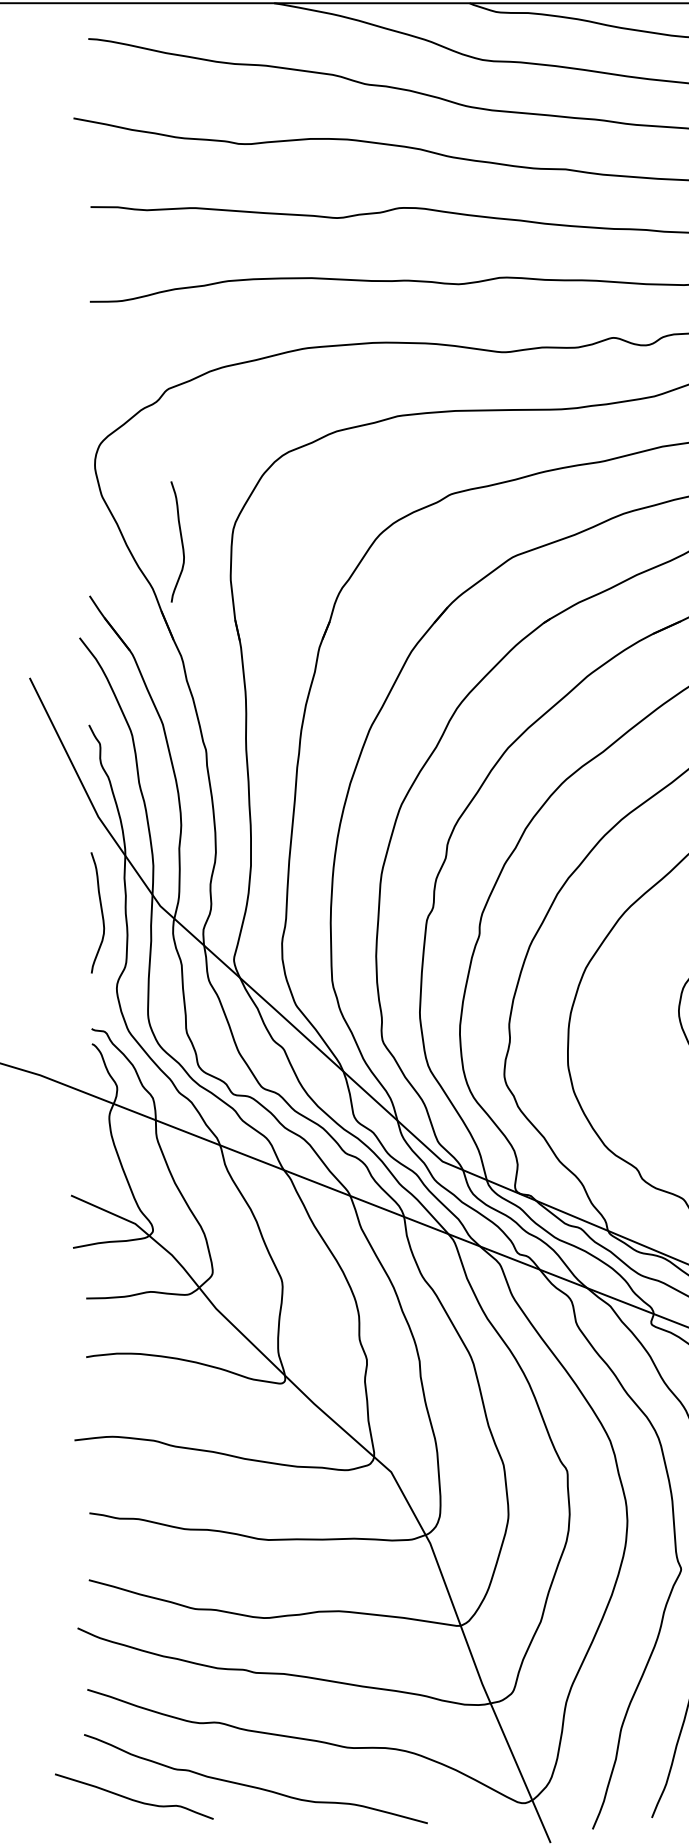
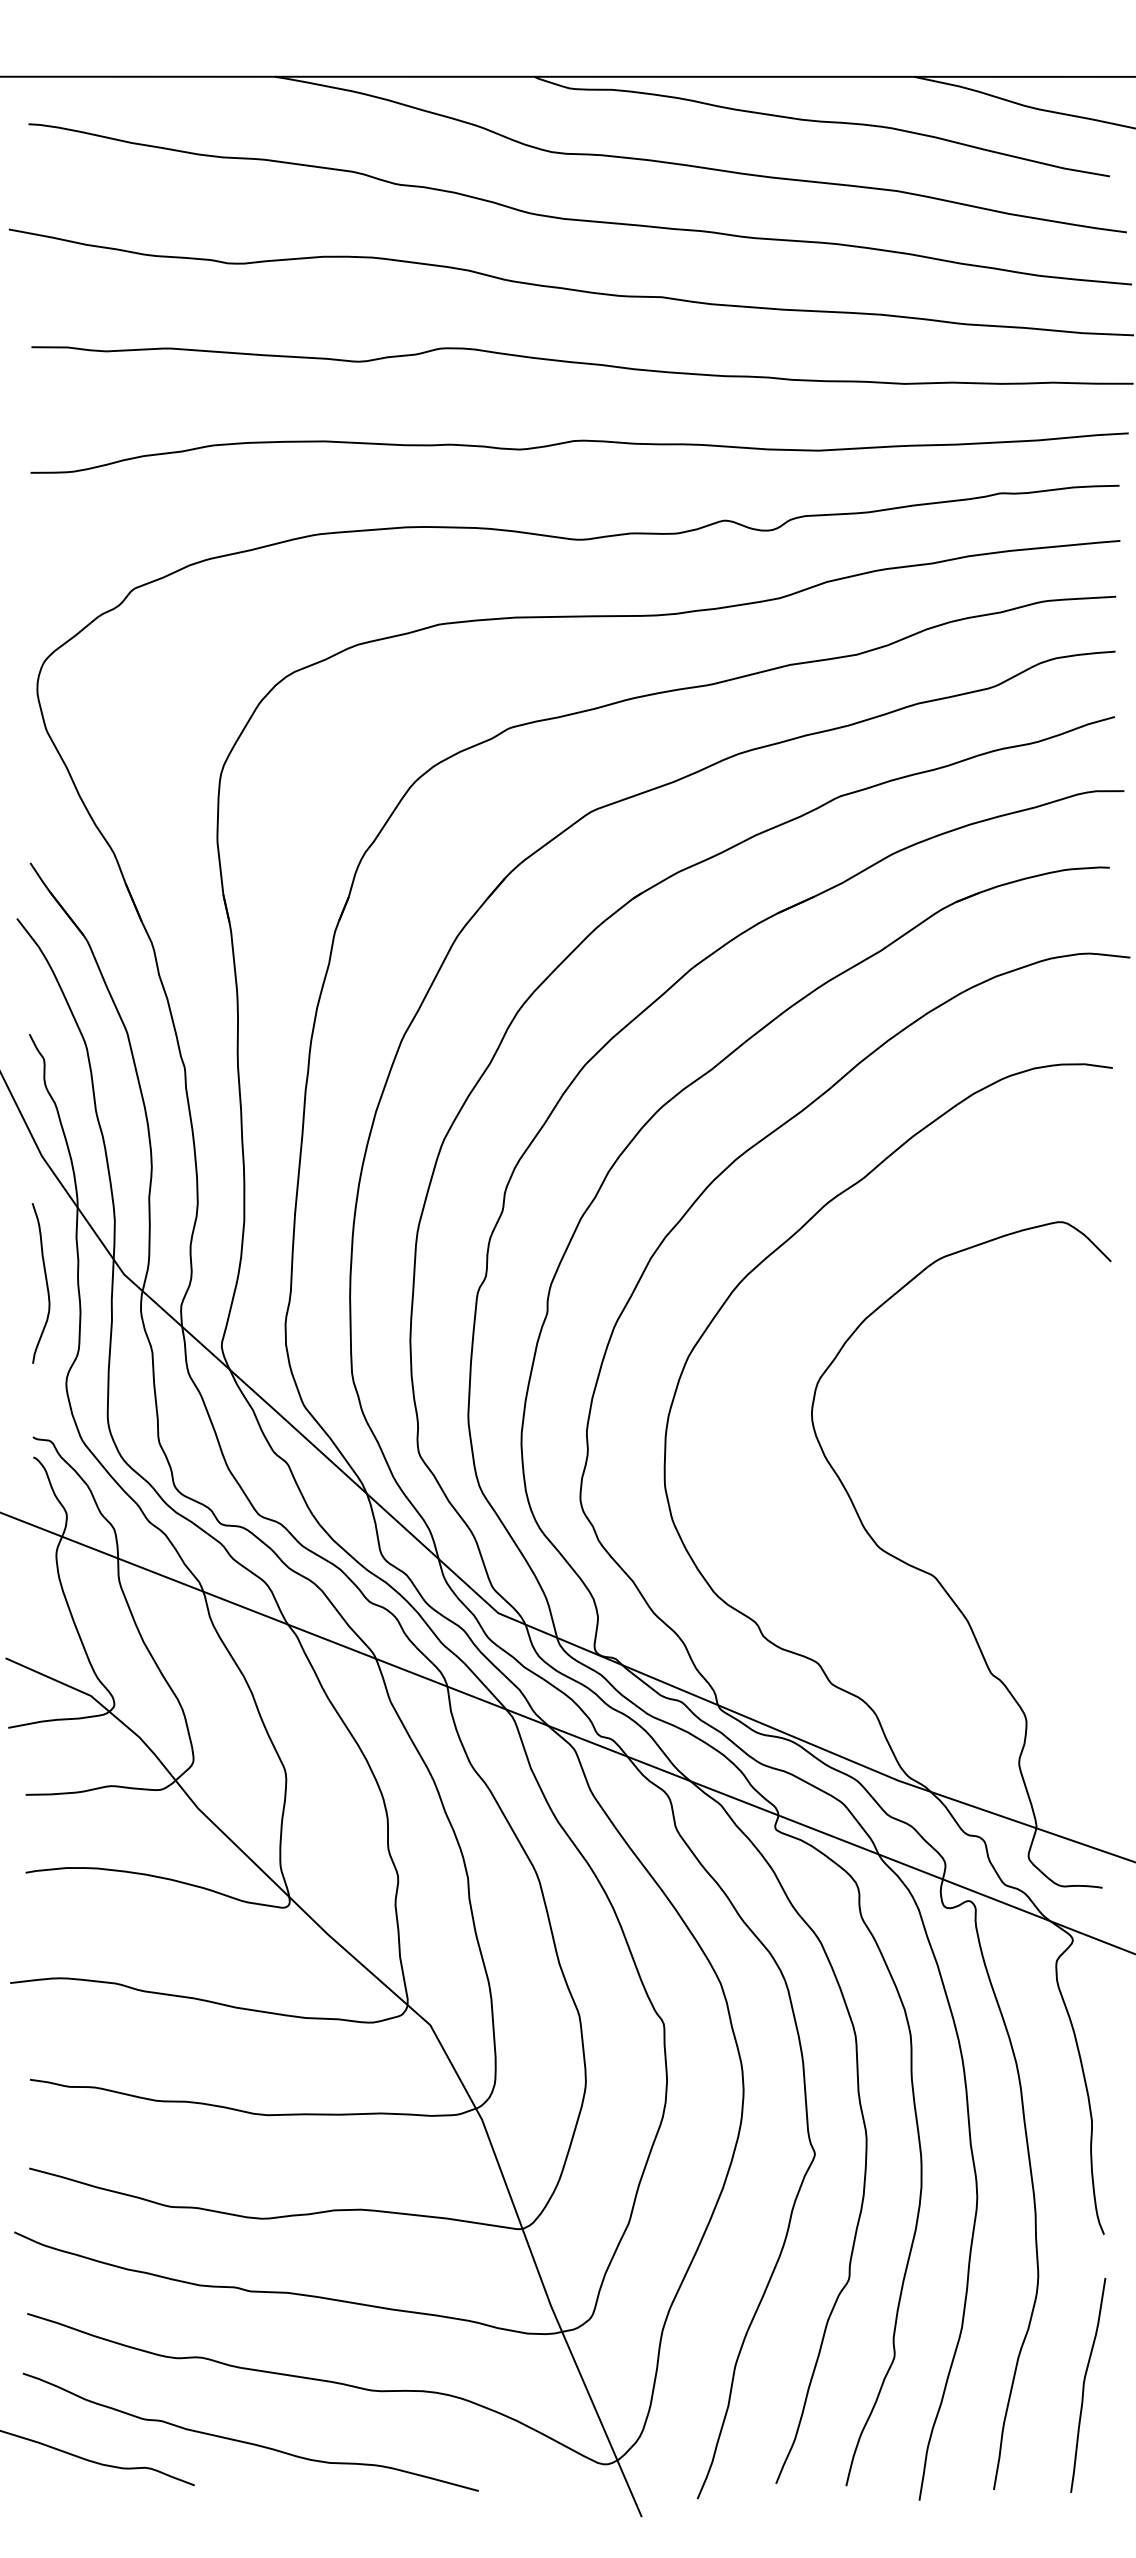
curve: (181, 540) -> (151, 789), removed

